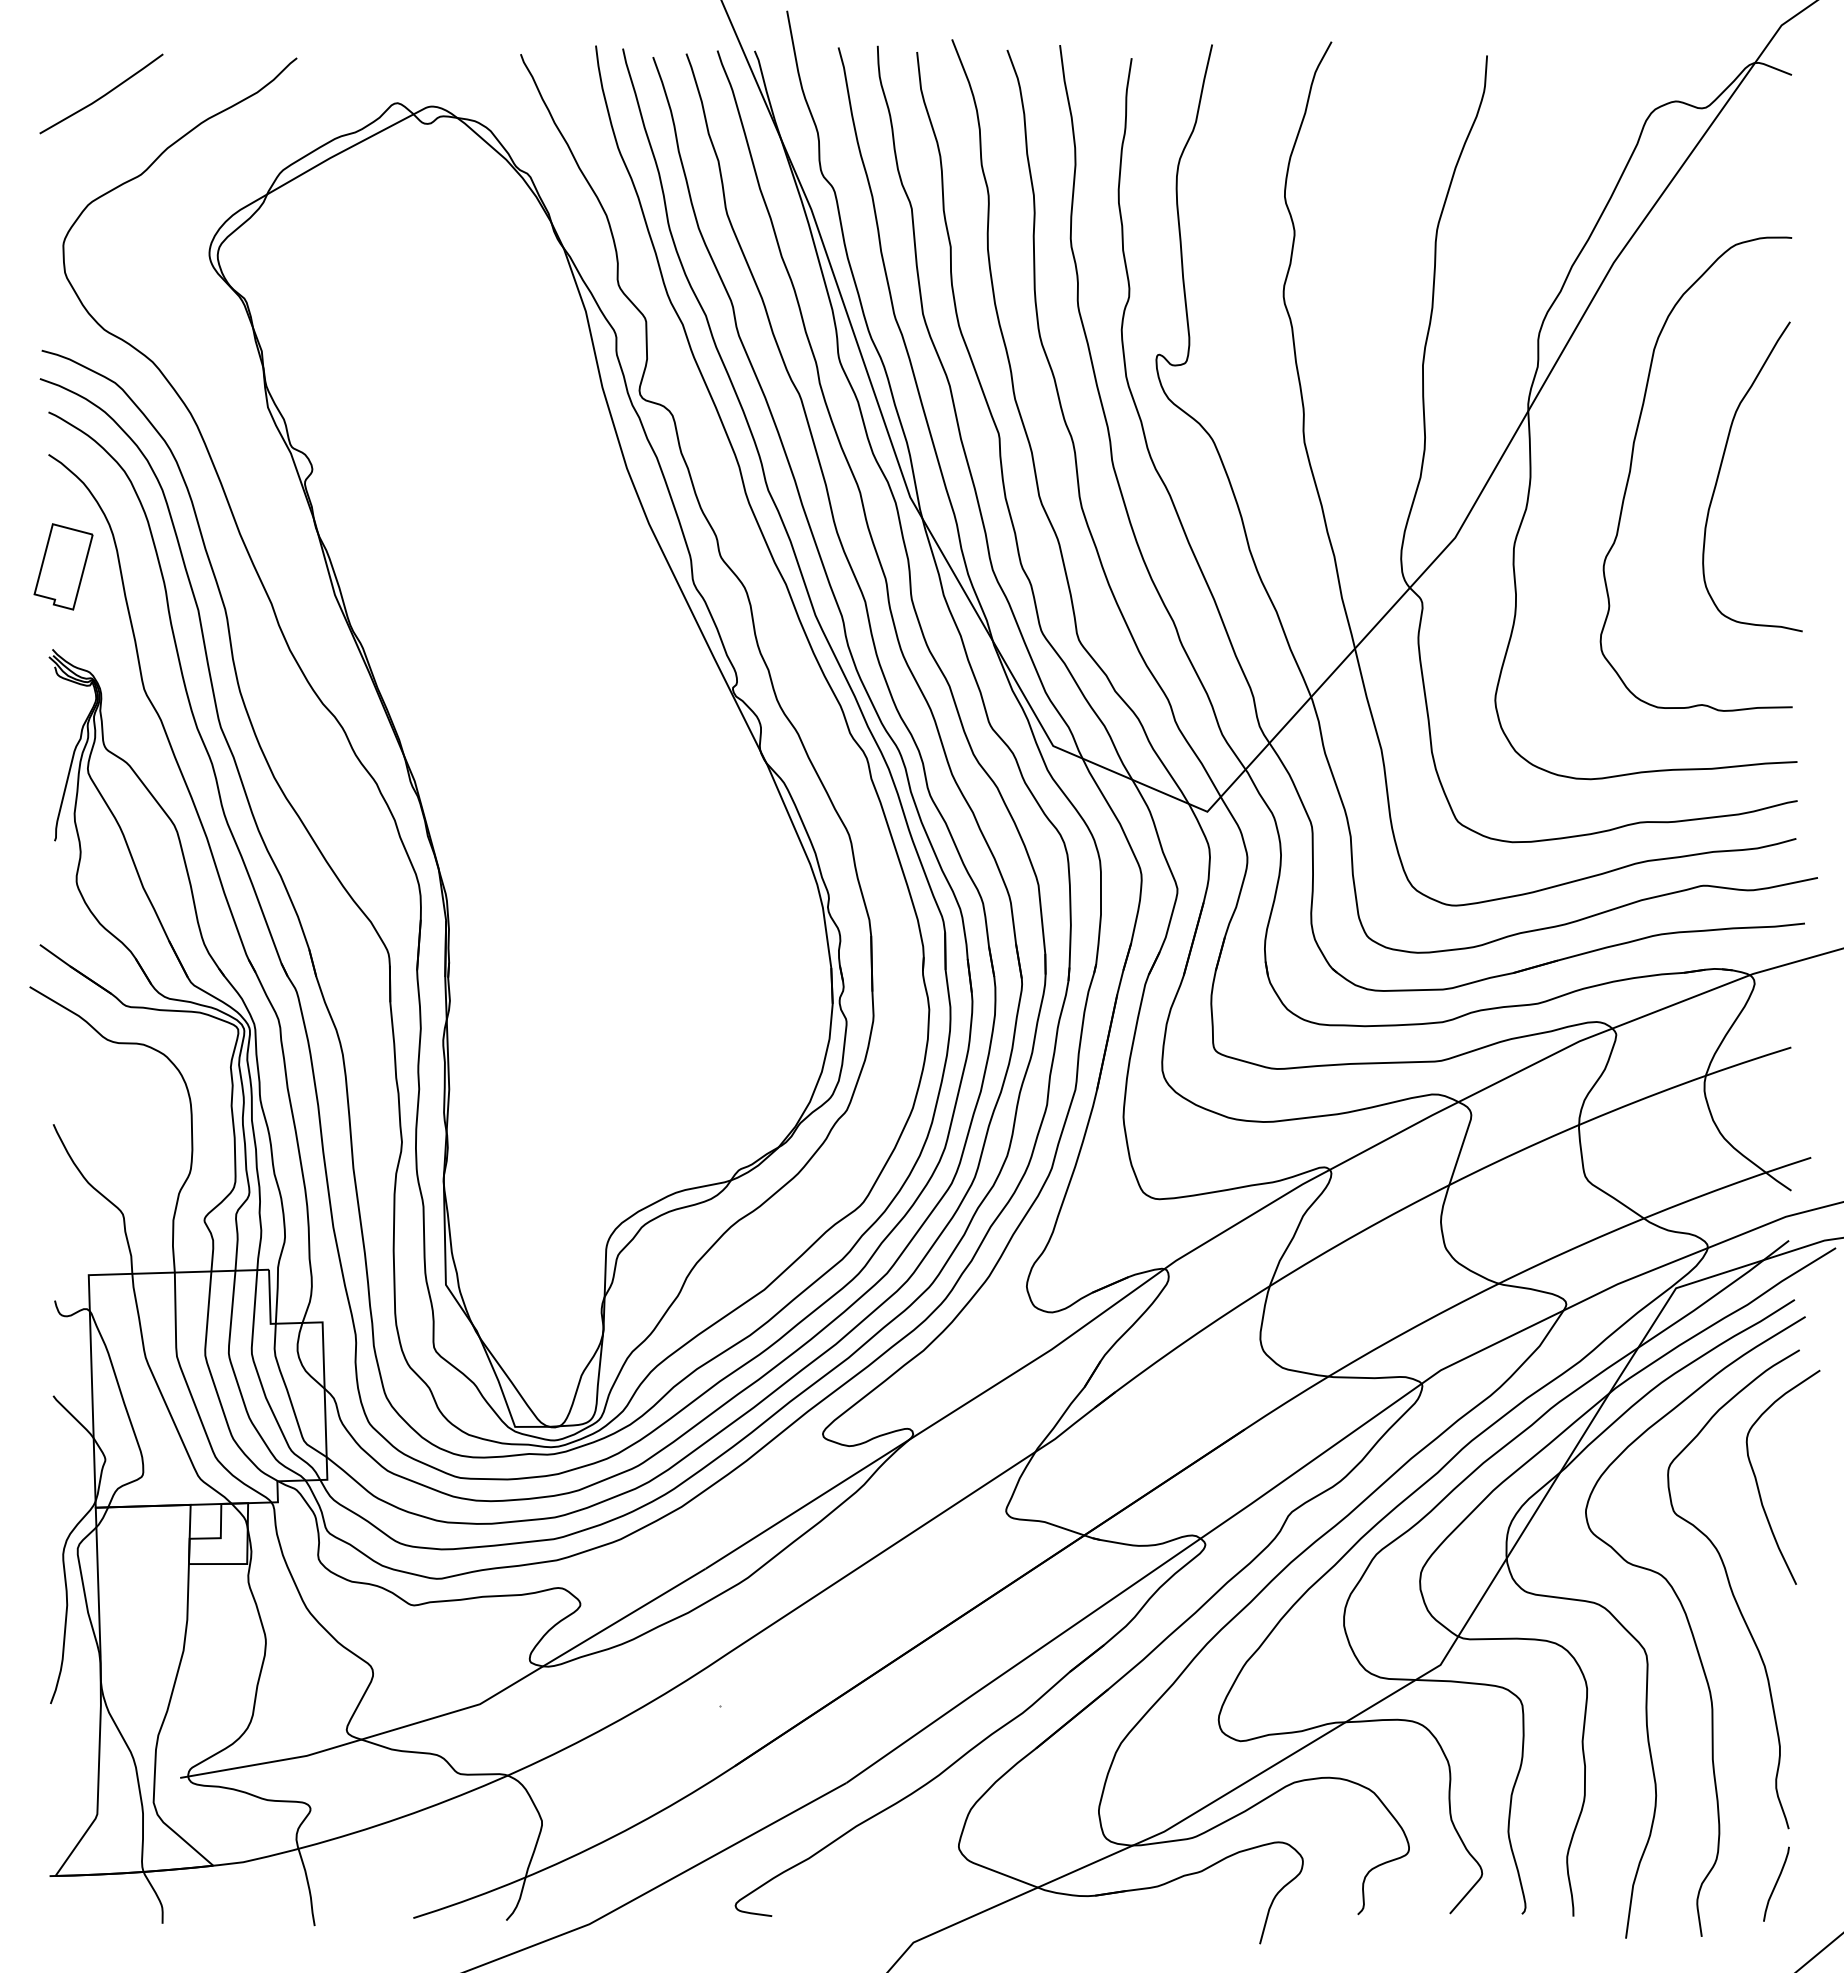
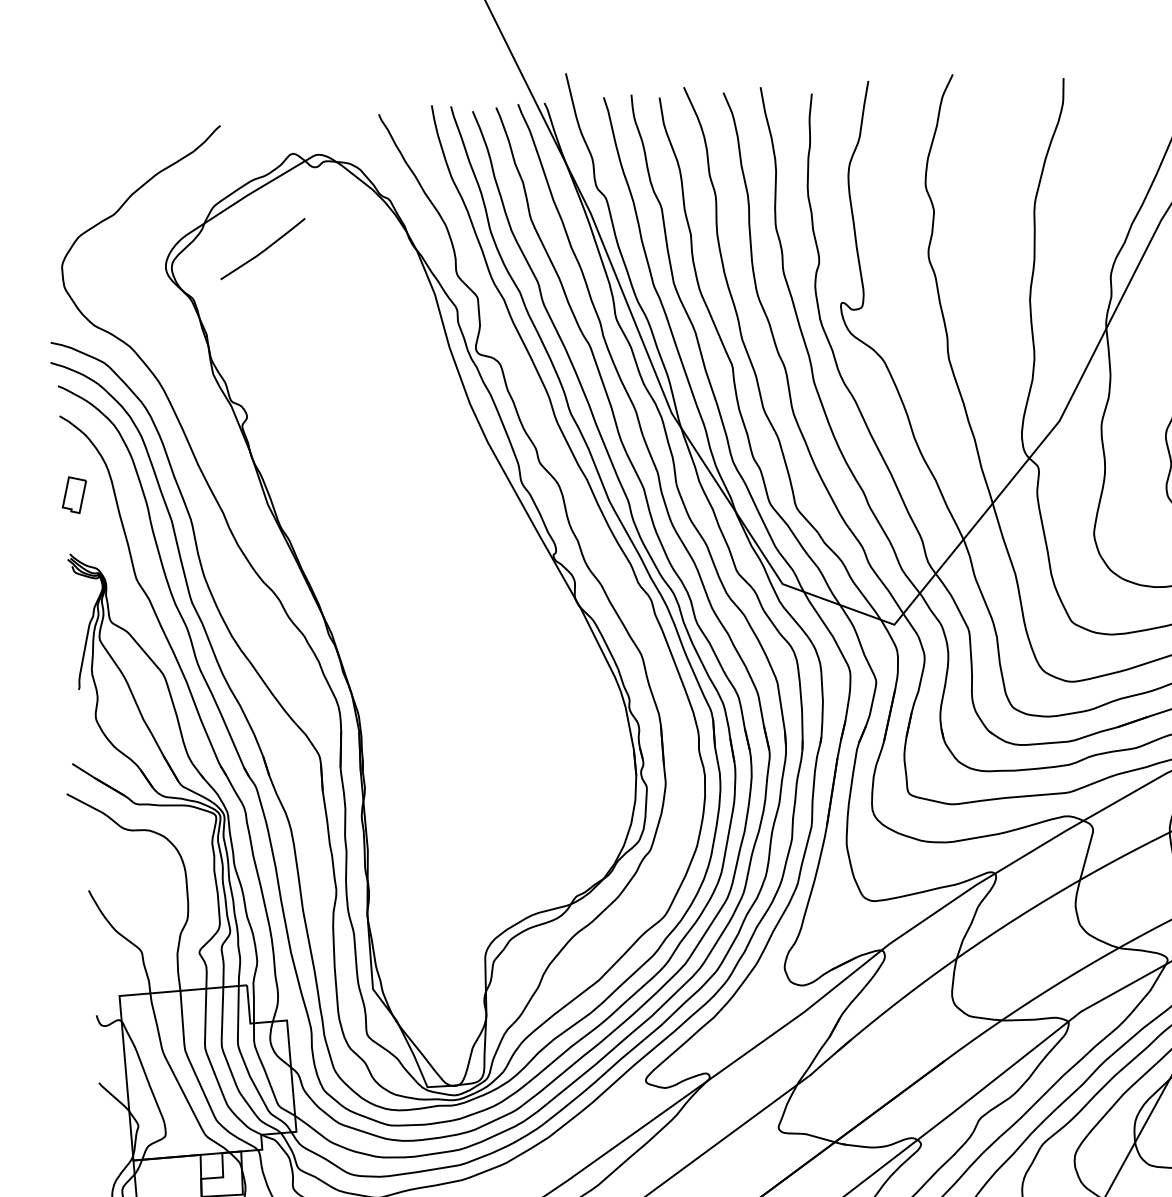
line: (102, 95) -> (263, 250), moved
part: (63, 566) -> (74, 494), size x0.6

